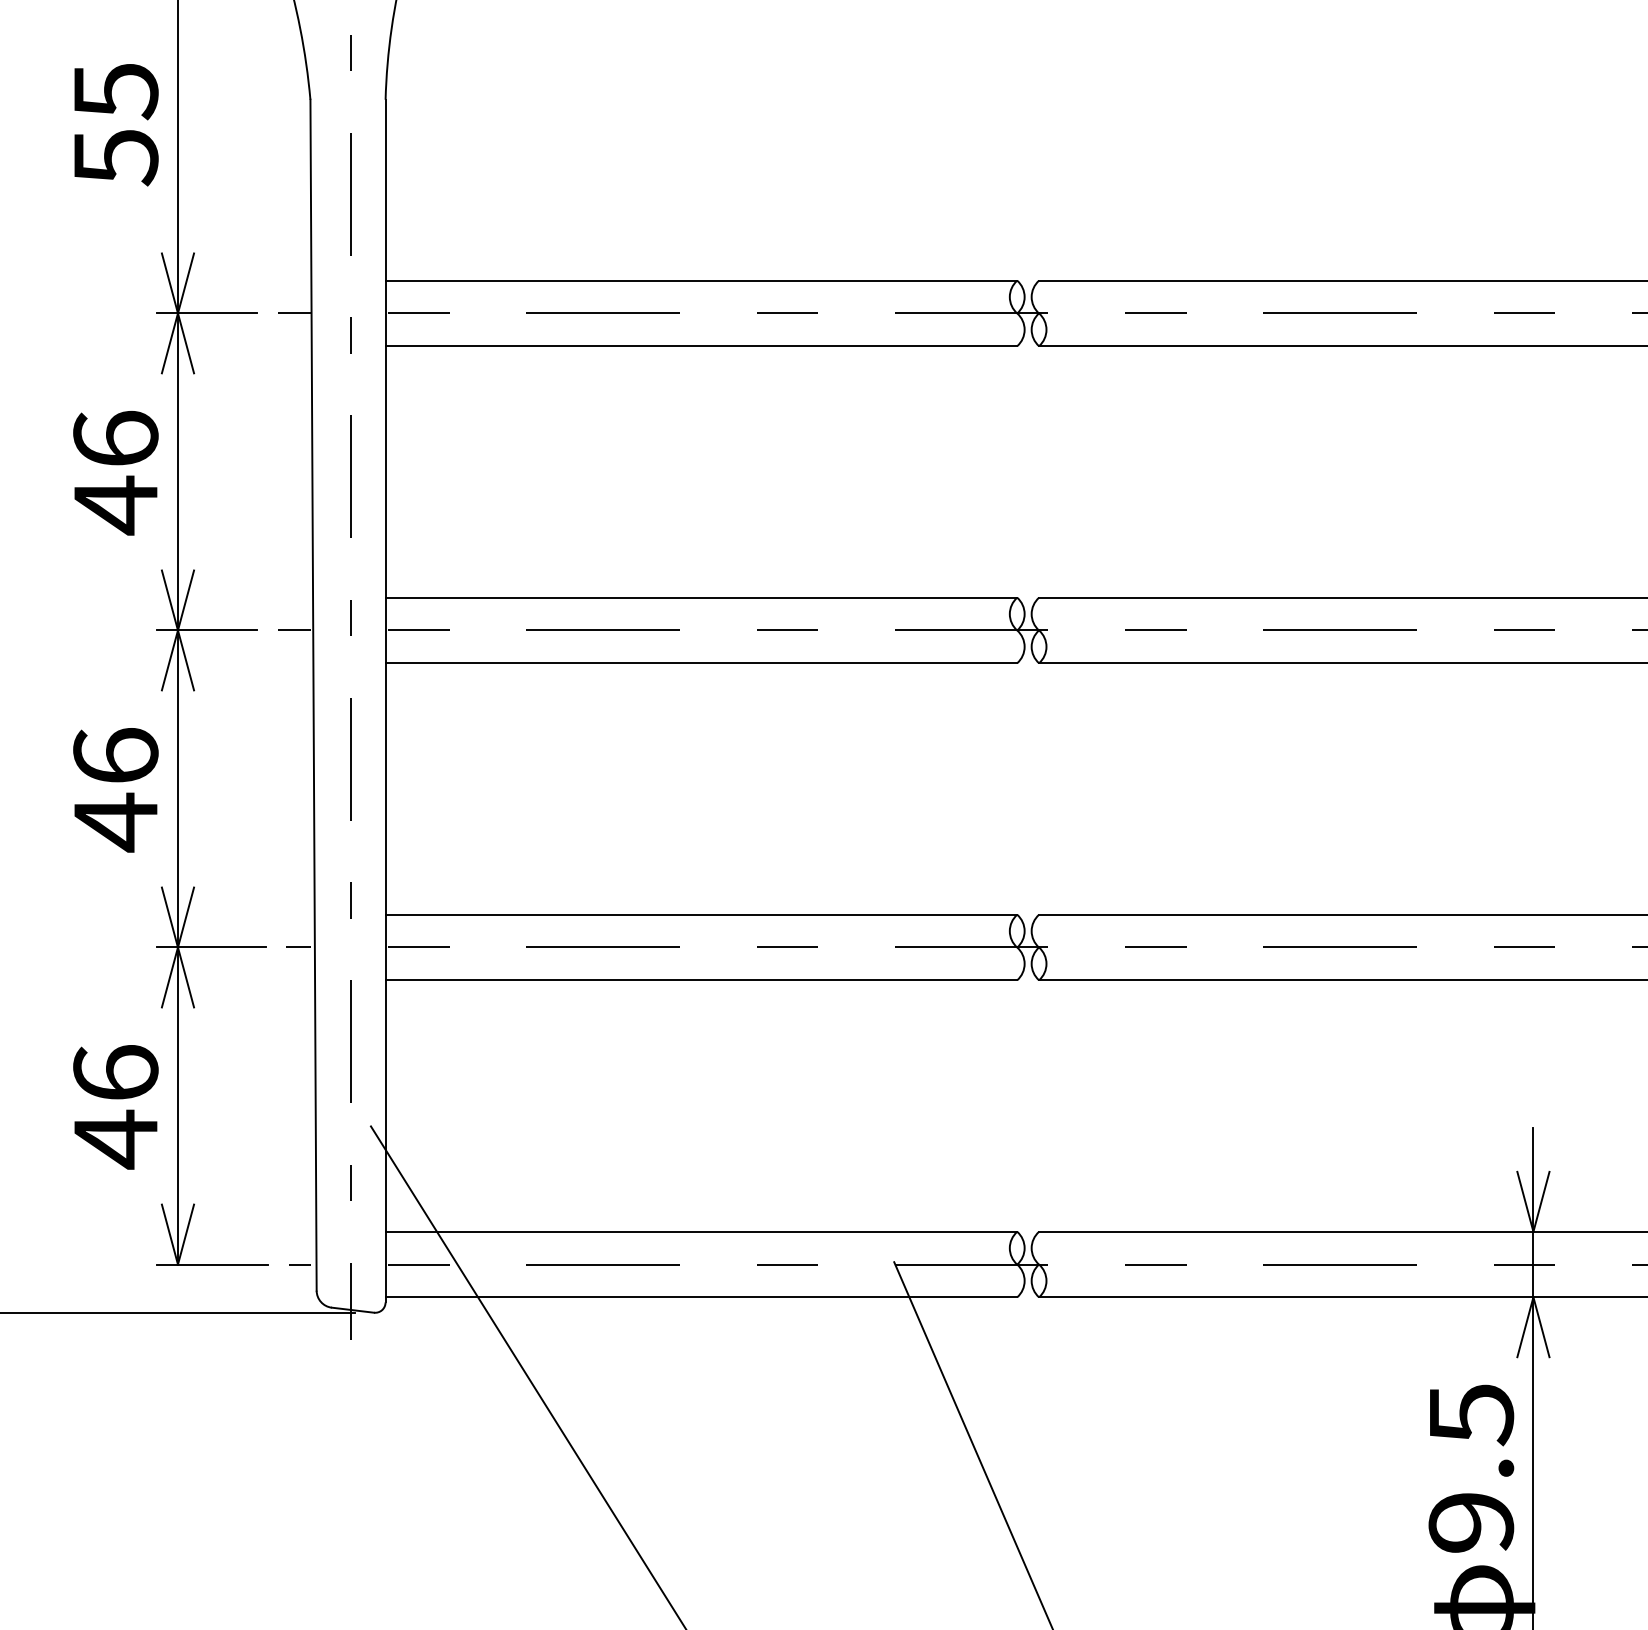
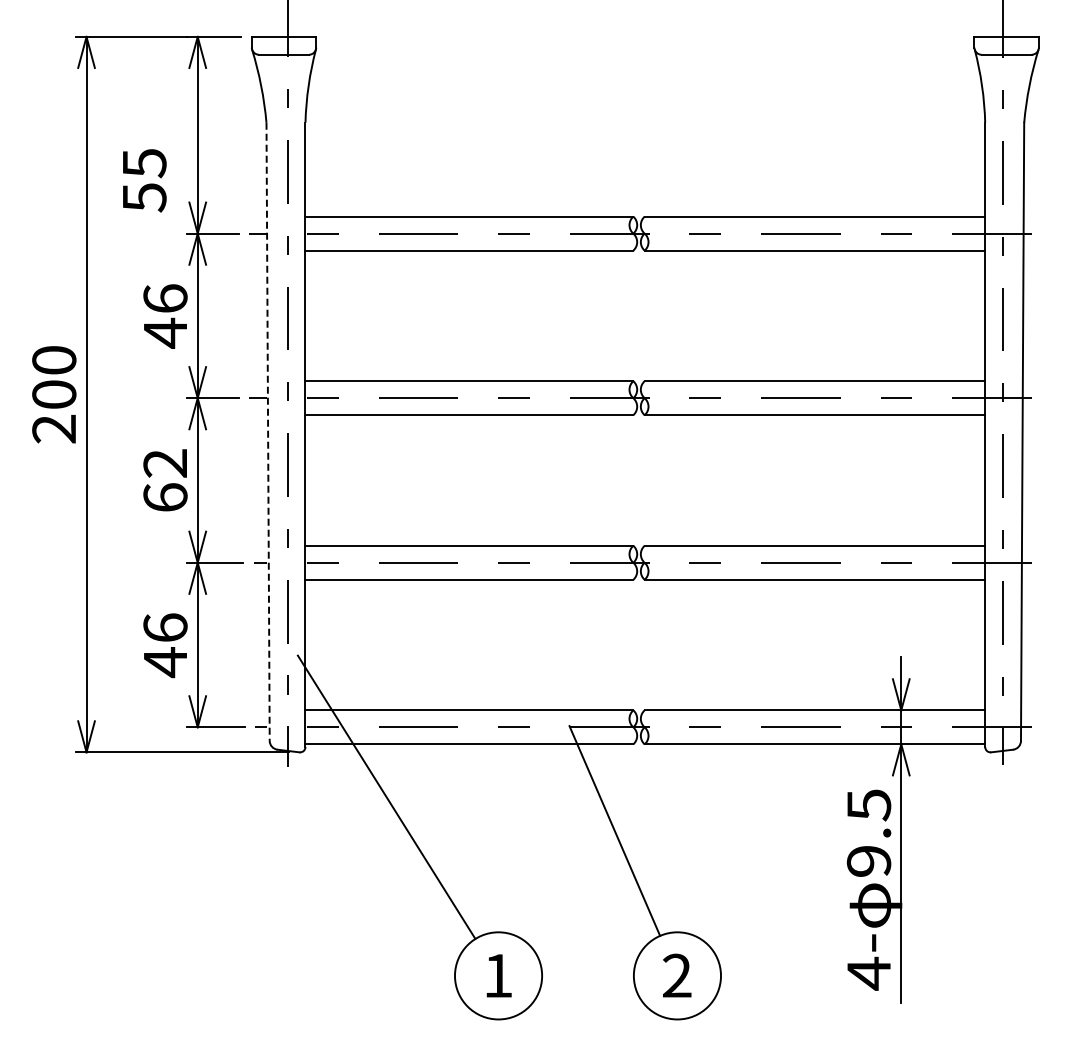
text: (115, 124) -> (144, 180), moved
line: (314, 696) -> (268, 432), solid -> dashed
text: (115, 788) -> (165, 480), 46 -> 62

